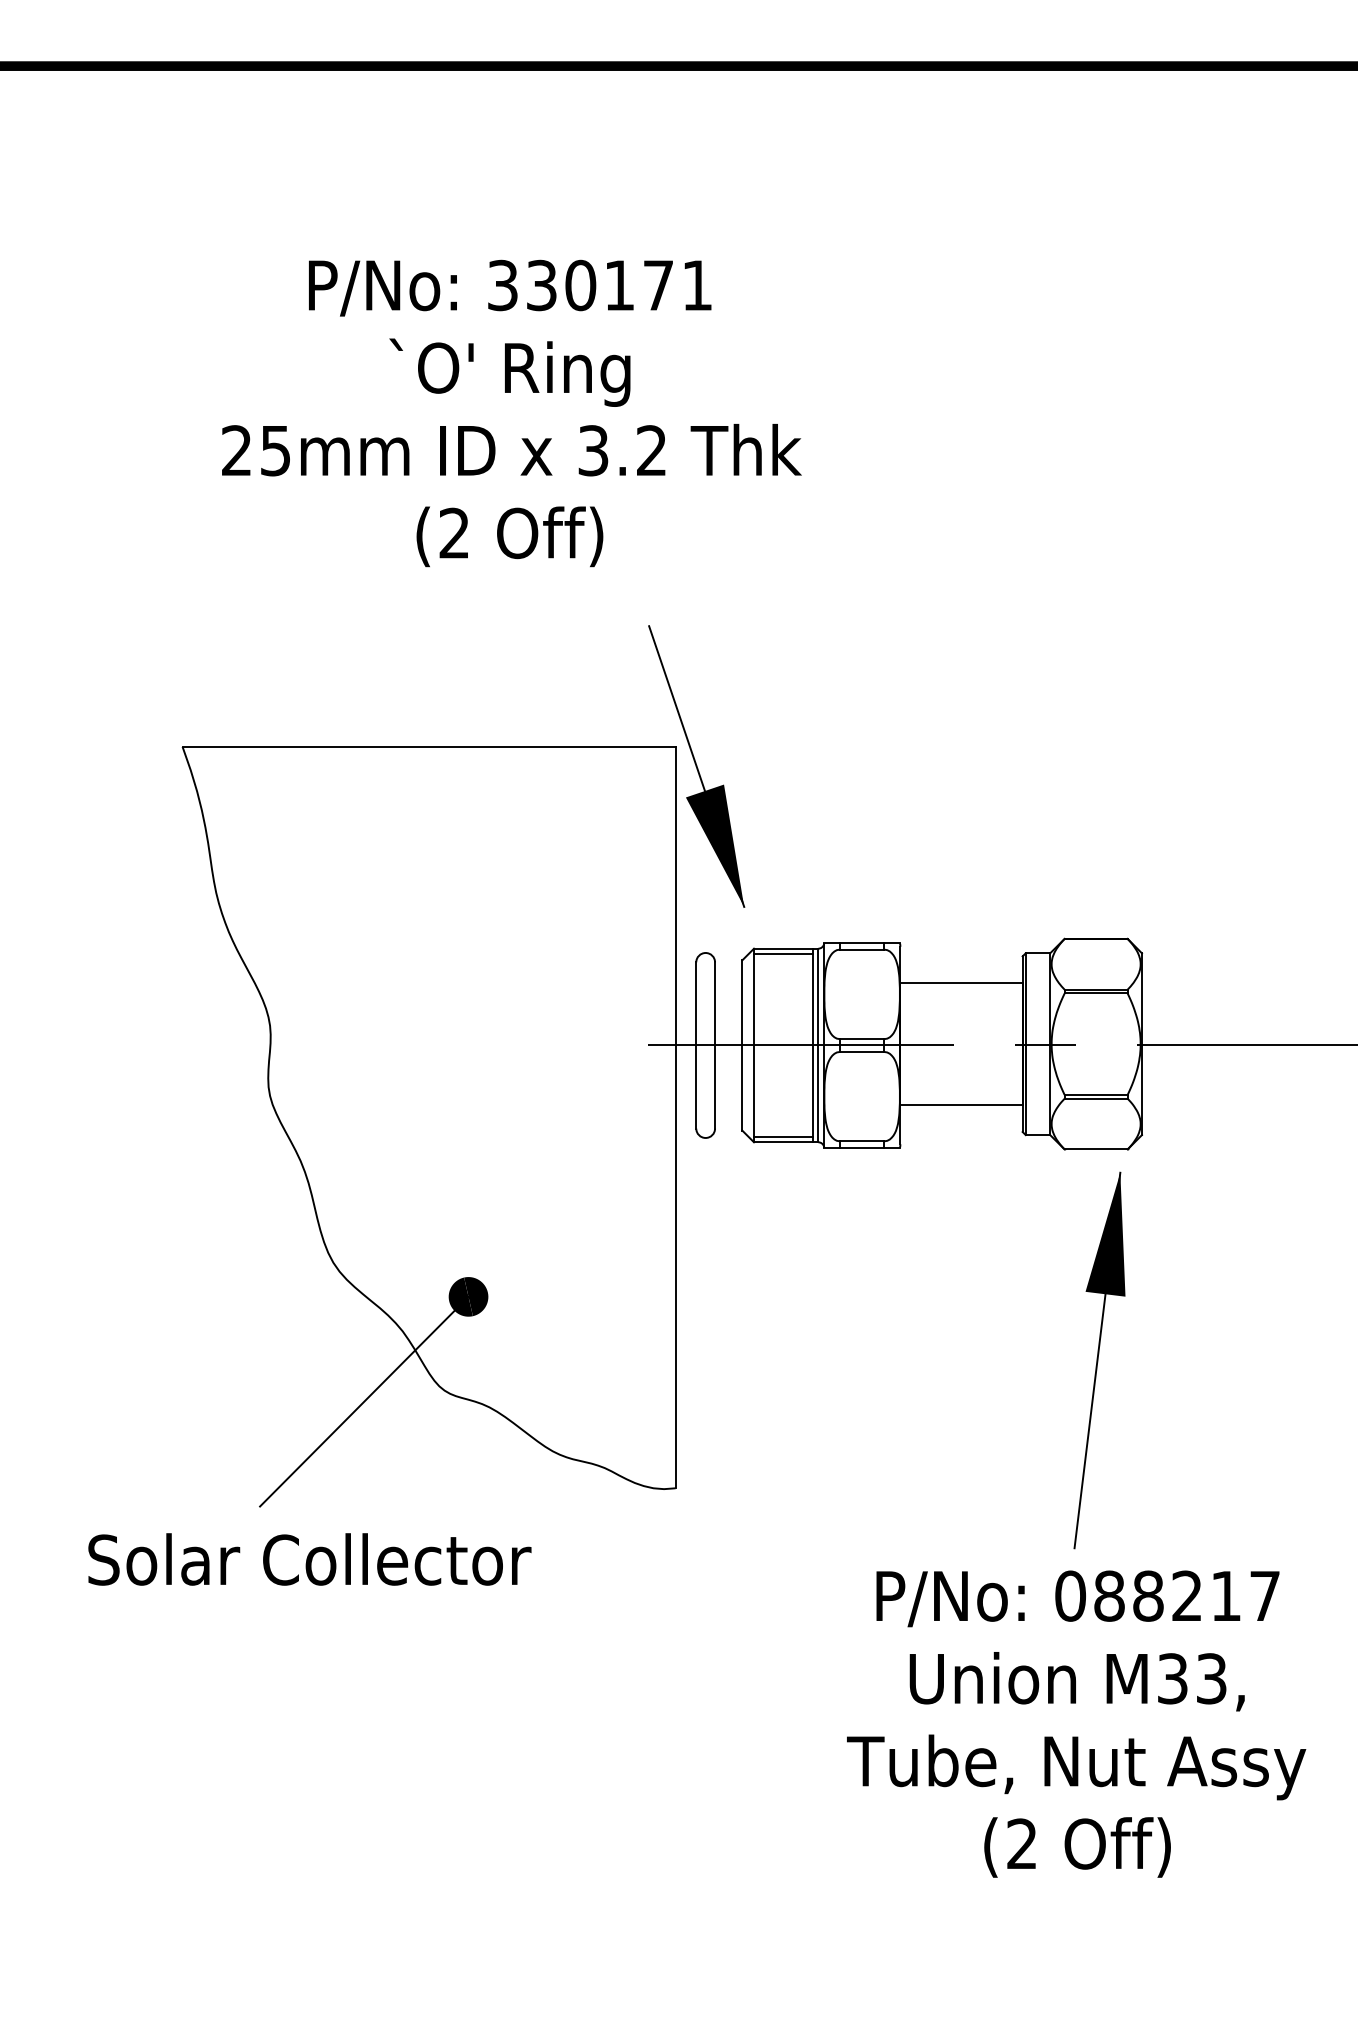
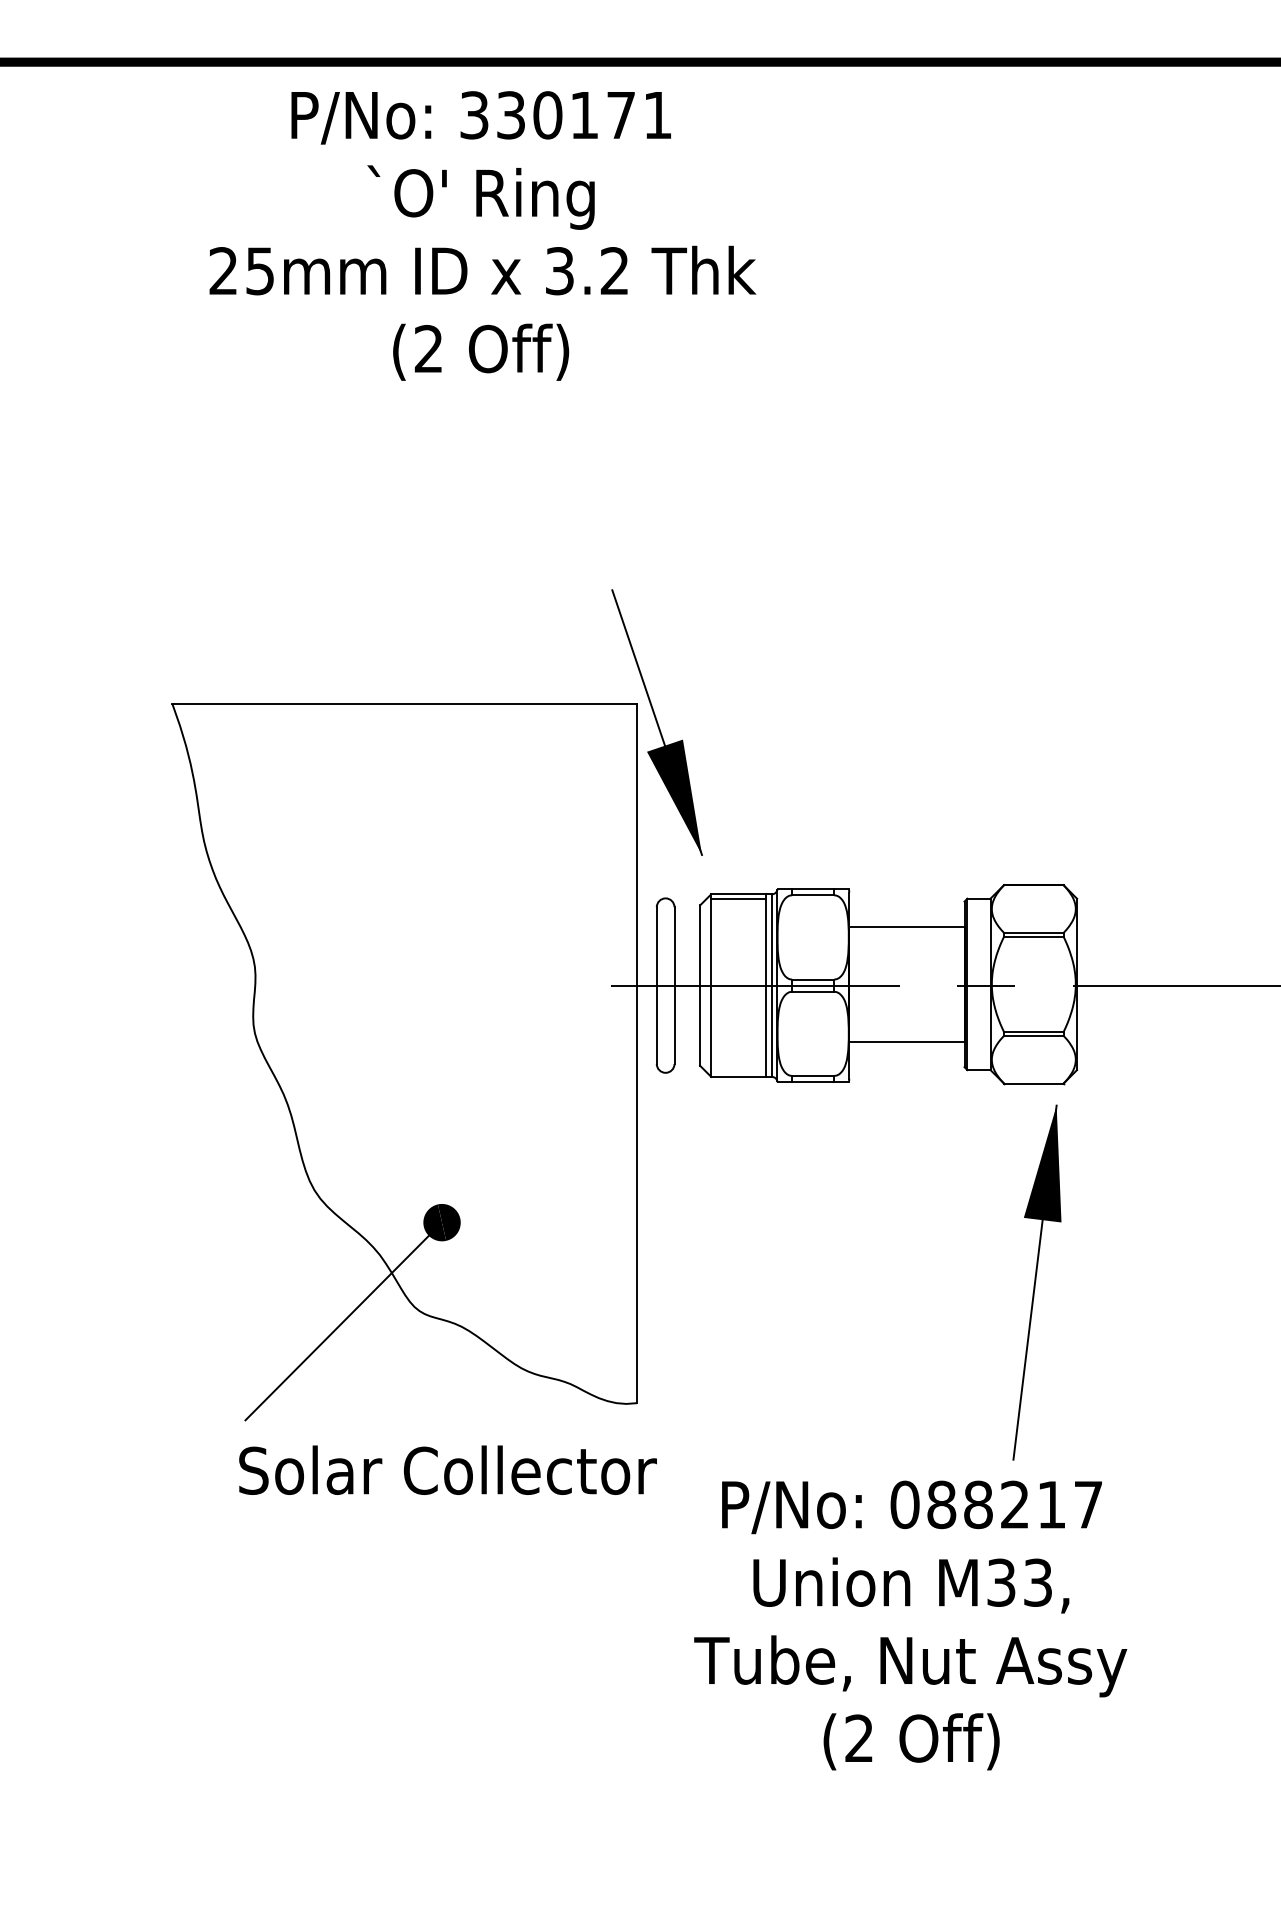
text: (511, 413) -> (482, 236), moved
line: (782, 1136) -> (738, 1071), removed
text: (309, 1559) -> (447, 1470), moved
text: (1076, 1723) -> (910, 1624), moved

